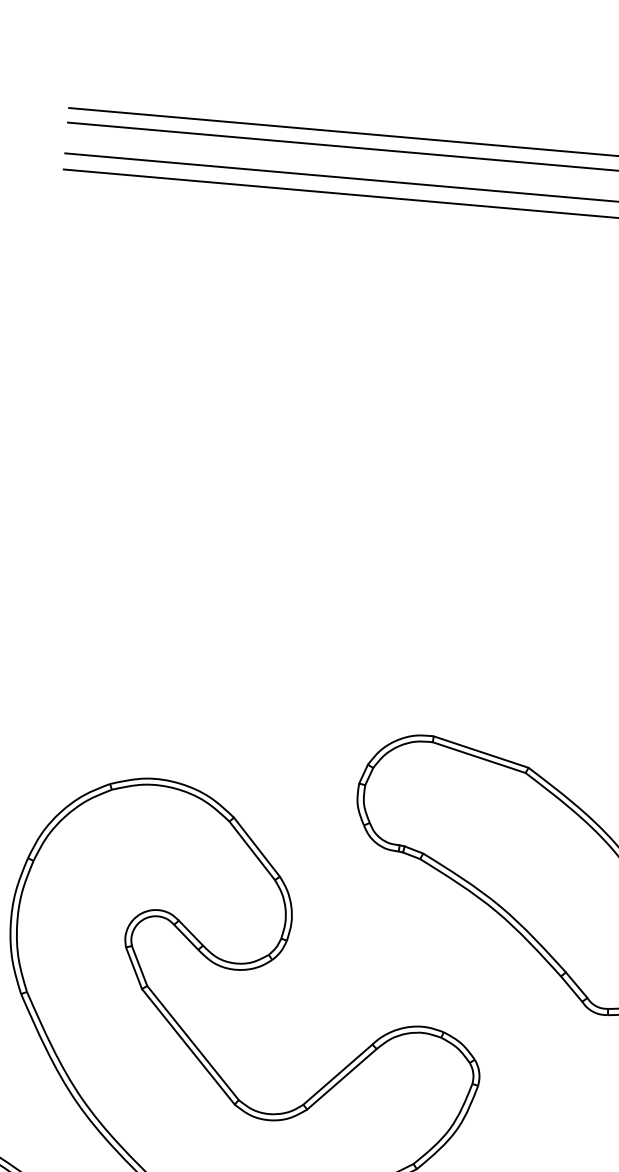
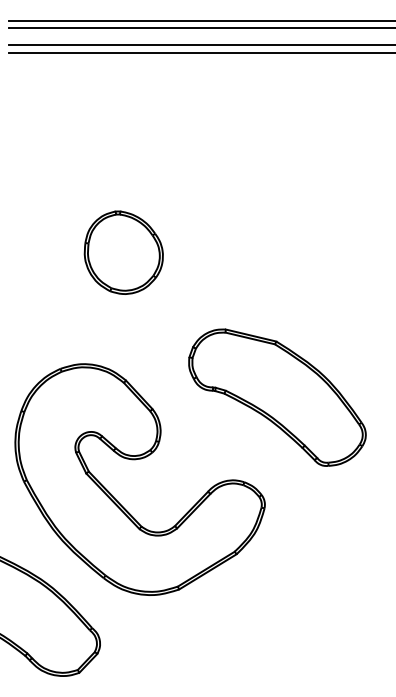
part: (250, 571) -> (123, 252), added

